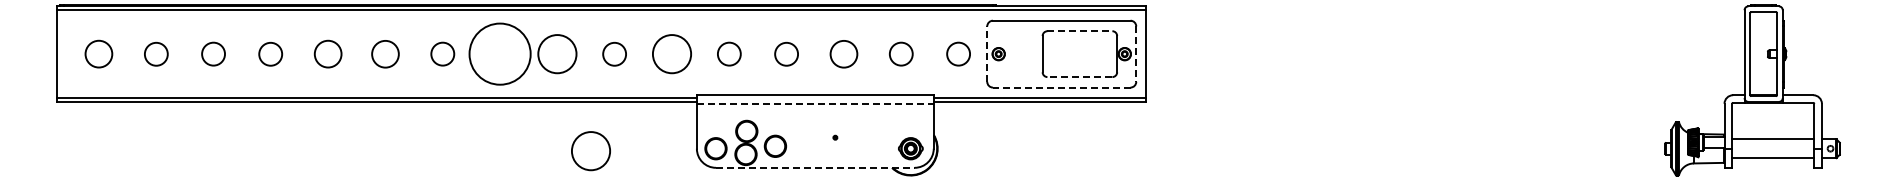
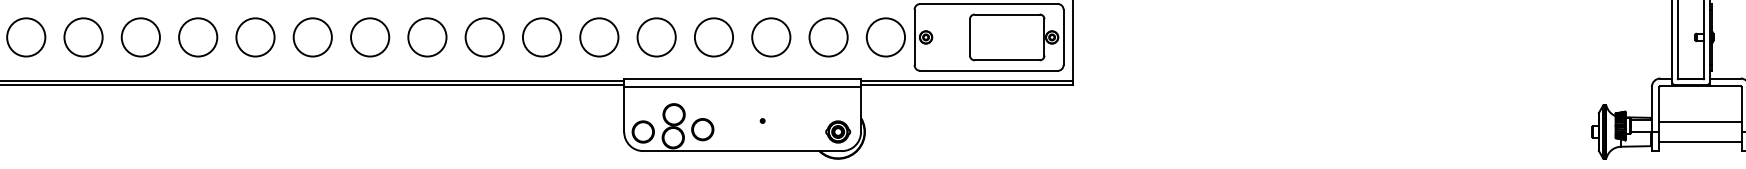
line: (1080, 31) -> (1007, 14), dashed -> solid
circle: (98, 54) -> (25, 37), size x1.43
circle: (156, 54) -> (83, 37), size x1.67
circle: (213, 54) -> (140, 37), size x1.67
circle: (270, 54) -> (197, 37), size x1.67
circle: (328, 54) -> (255, 37), size x1.43
circle: (385, 54) -> (312, 37), size x1.43
circle: (442, 54) -> (369, 37), size x1.67
circle: (500, 54) -> (427, 37), size x0.62
circle: (614, 54) -> (541, 37), size x1.67
circle: (729, 54) -> (656, 37), size x1.67
circle: (786, 54) -> (713, 37), size x1.67
circle: (843, 54) -> (770, 37), size x1.43
circle: (901, 54) -> (828, 37), size x1.67
circle: (958, 54) -> (885, 37), size x1.67
line: (987, 54) -> (914, 37), dashed -> solid
line: (1136, 54) -> (1063, 37), dashed -> solid
line: (1079, 77) -> (1006, 60), dashed -> solid
line: (1061, 87) -> (988, 70), dashed -> solid
line: (815, 103) -> (742, 86), dashed -> solid
circle: (590, 151) -> (517, 134), removed
line: (815, 167) -> (742, 150), dashed -> solid

